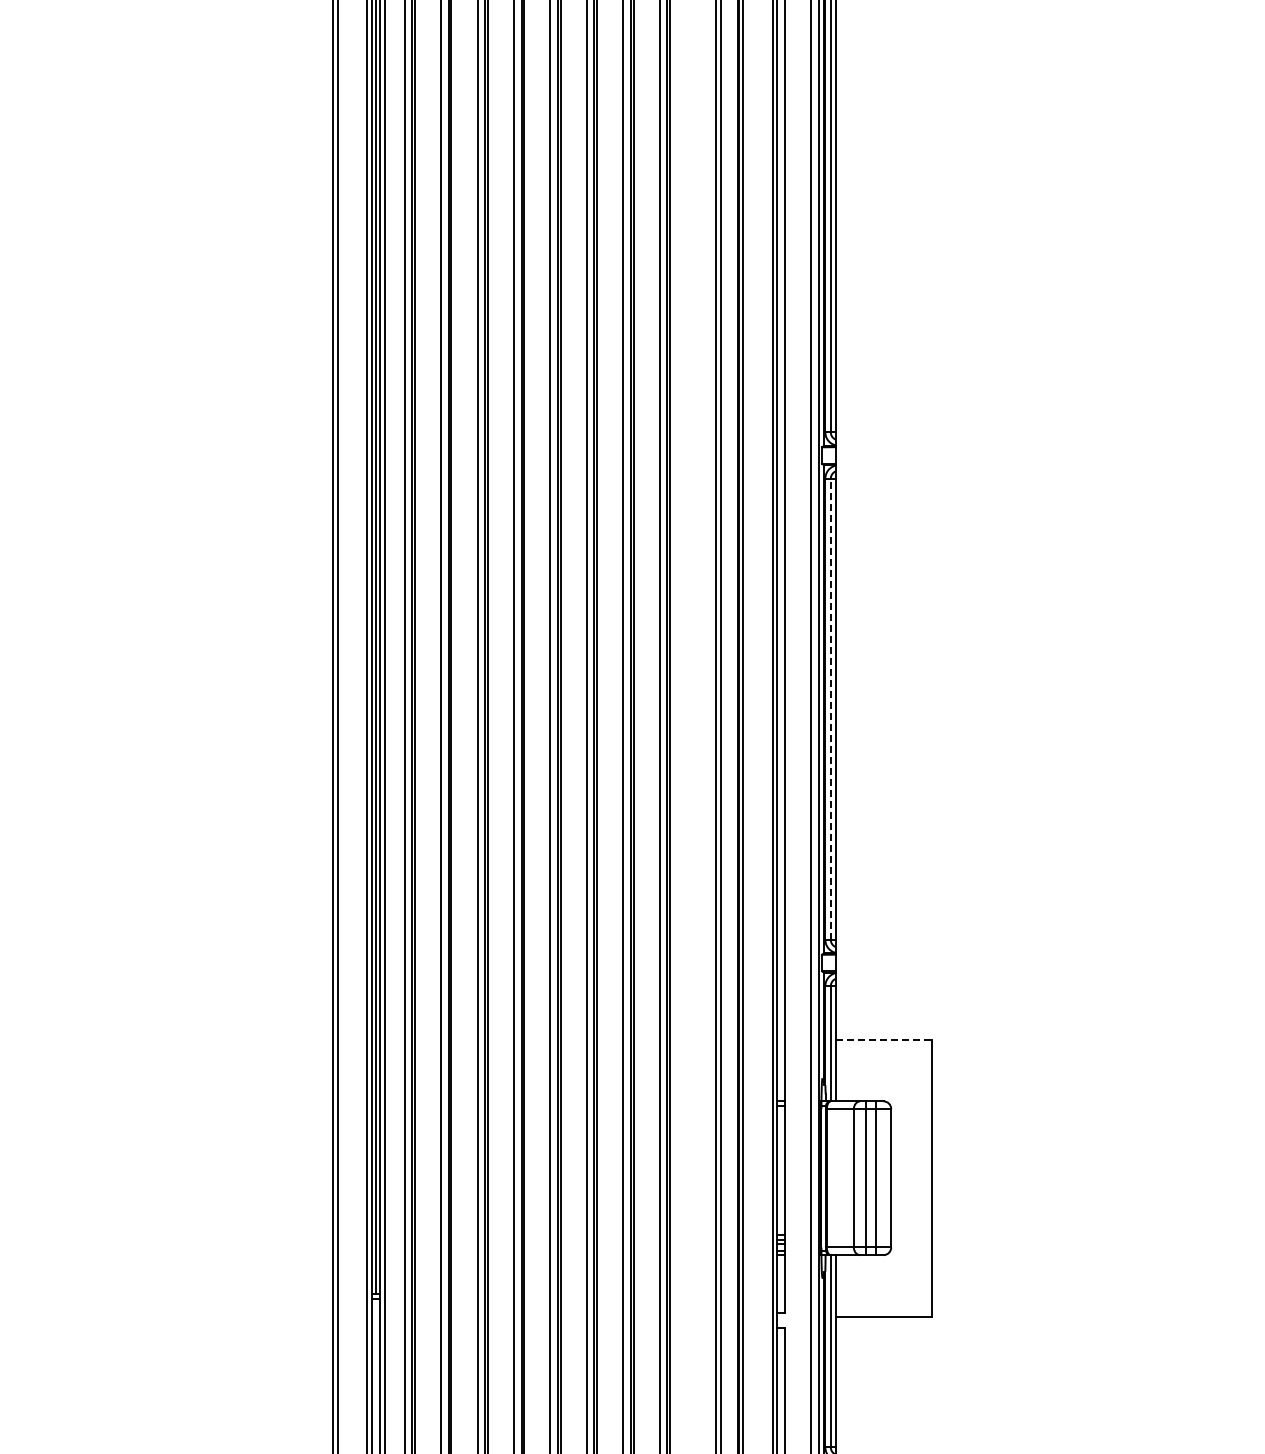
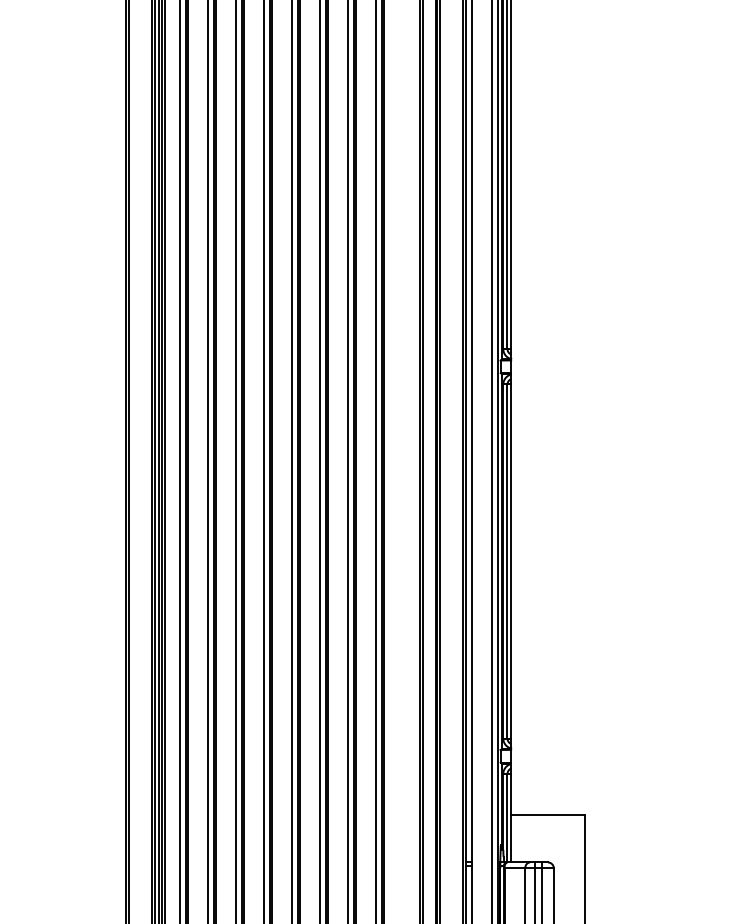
line: (830, 709) -> (507, 561), dashed -> solid
line: (884, 1039) -> (548, 814), dashed -> solid

